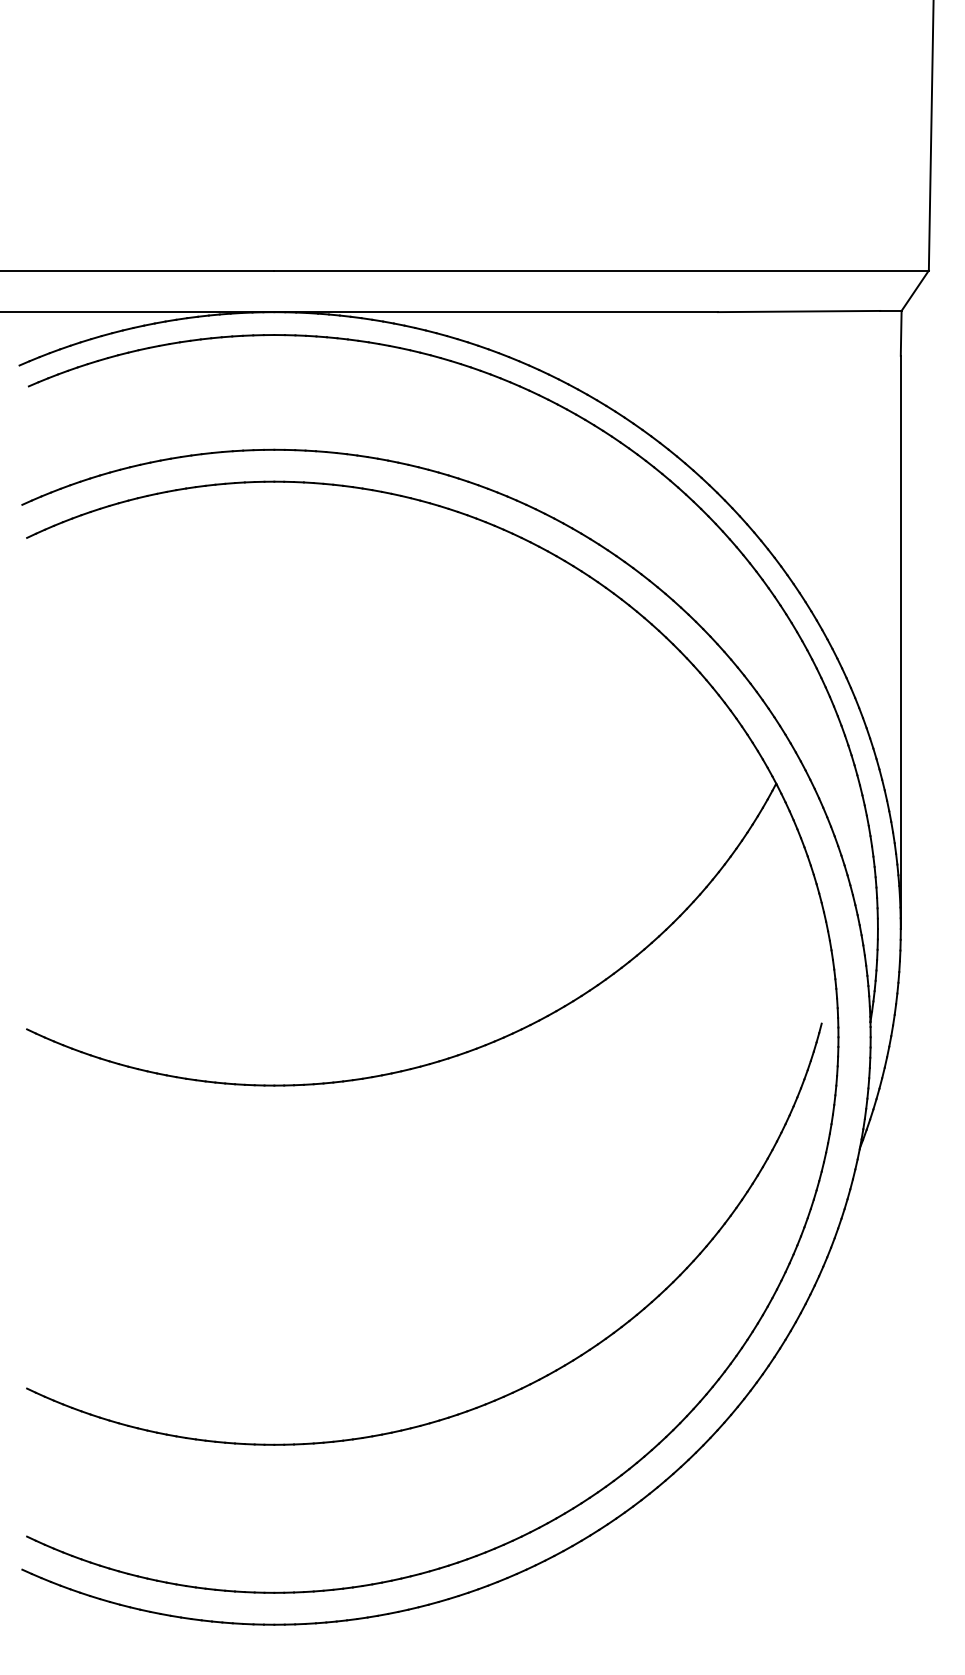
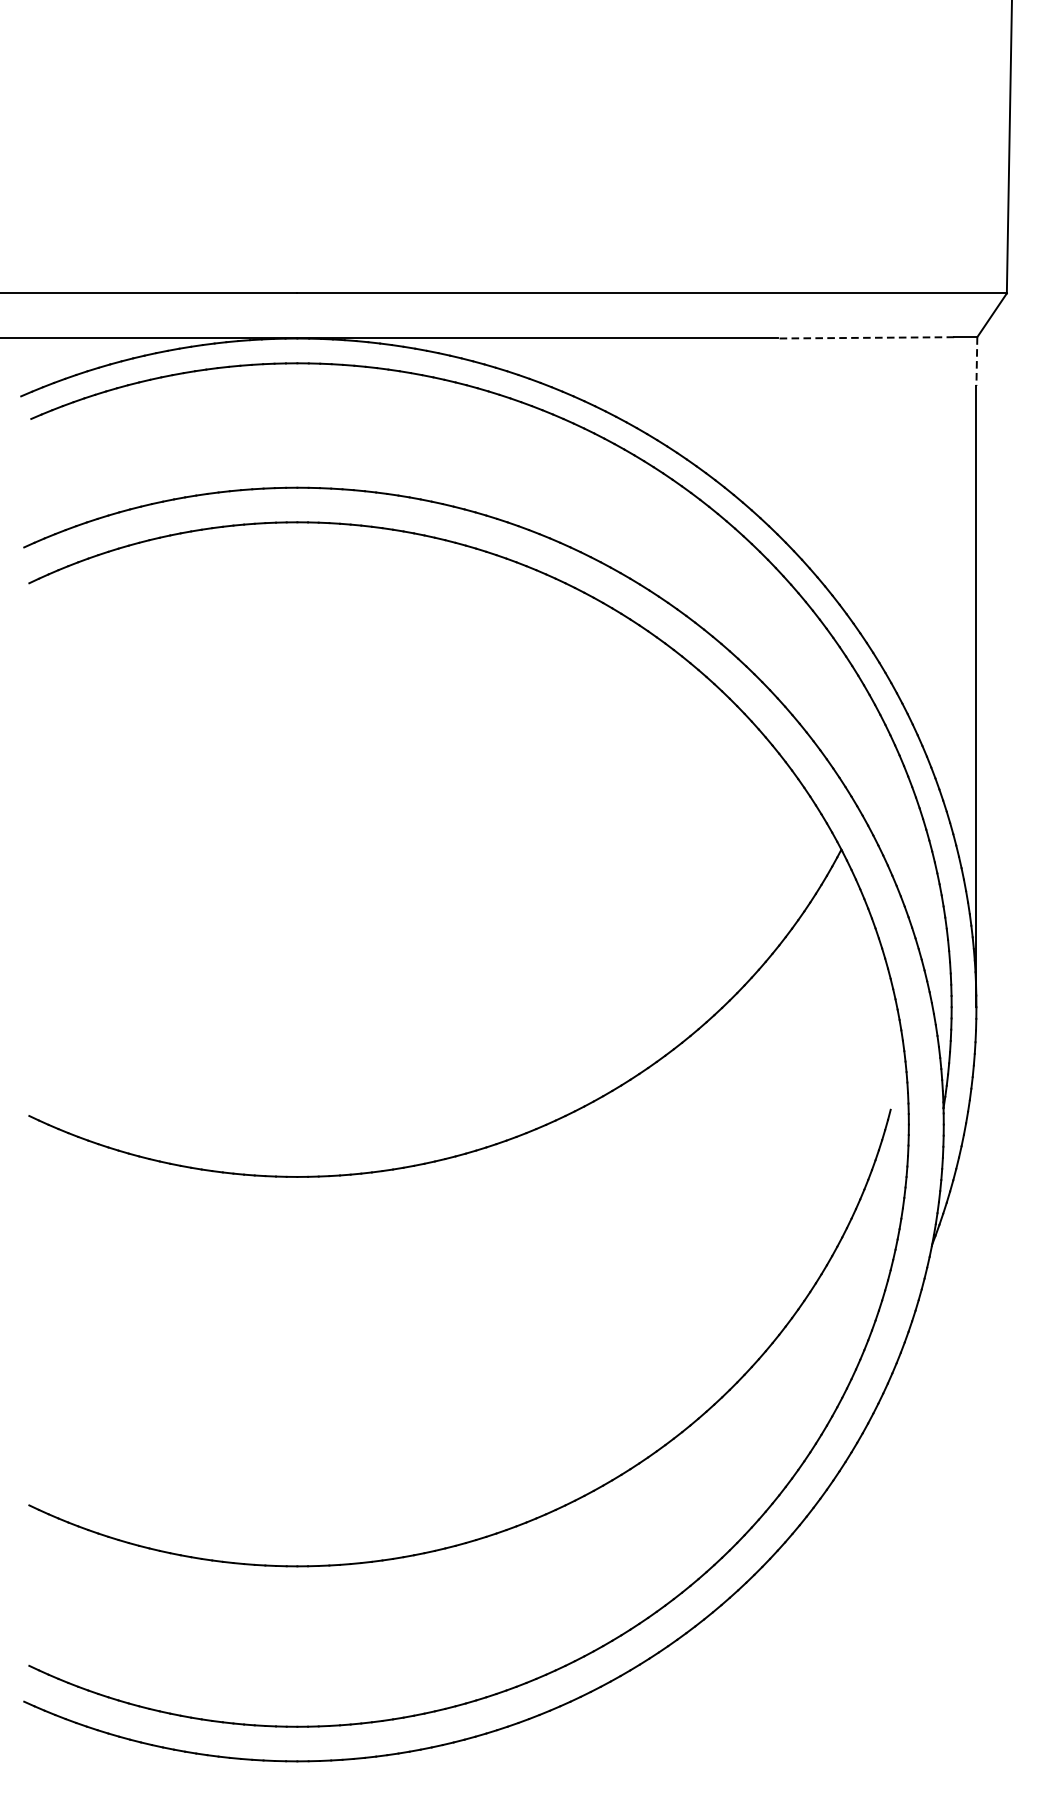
line: (798, 311) -> (865, 337), solid -> dashed
line: (901, 333) -> (977, 361), solid -> dashed

